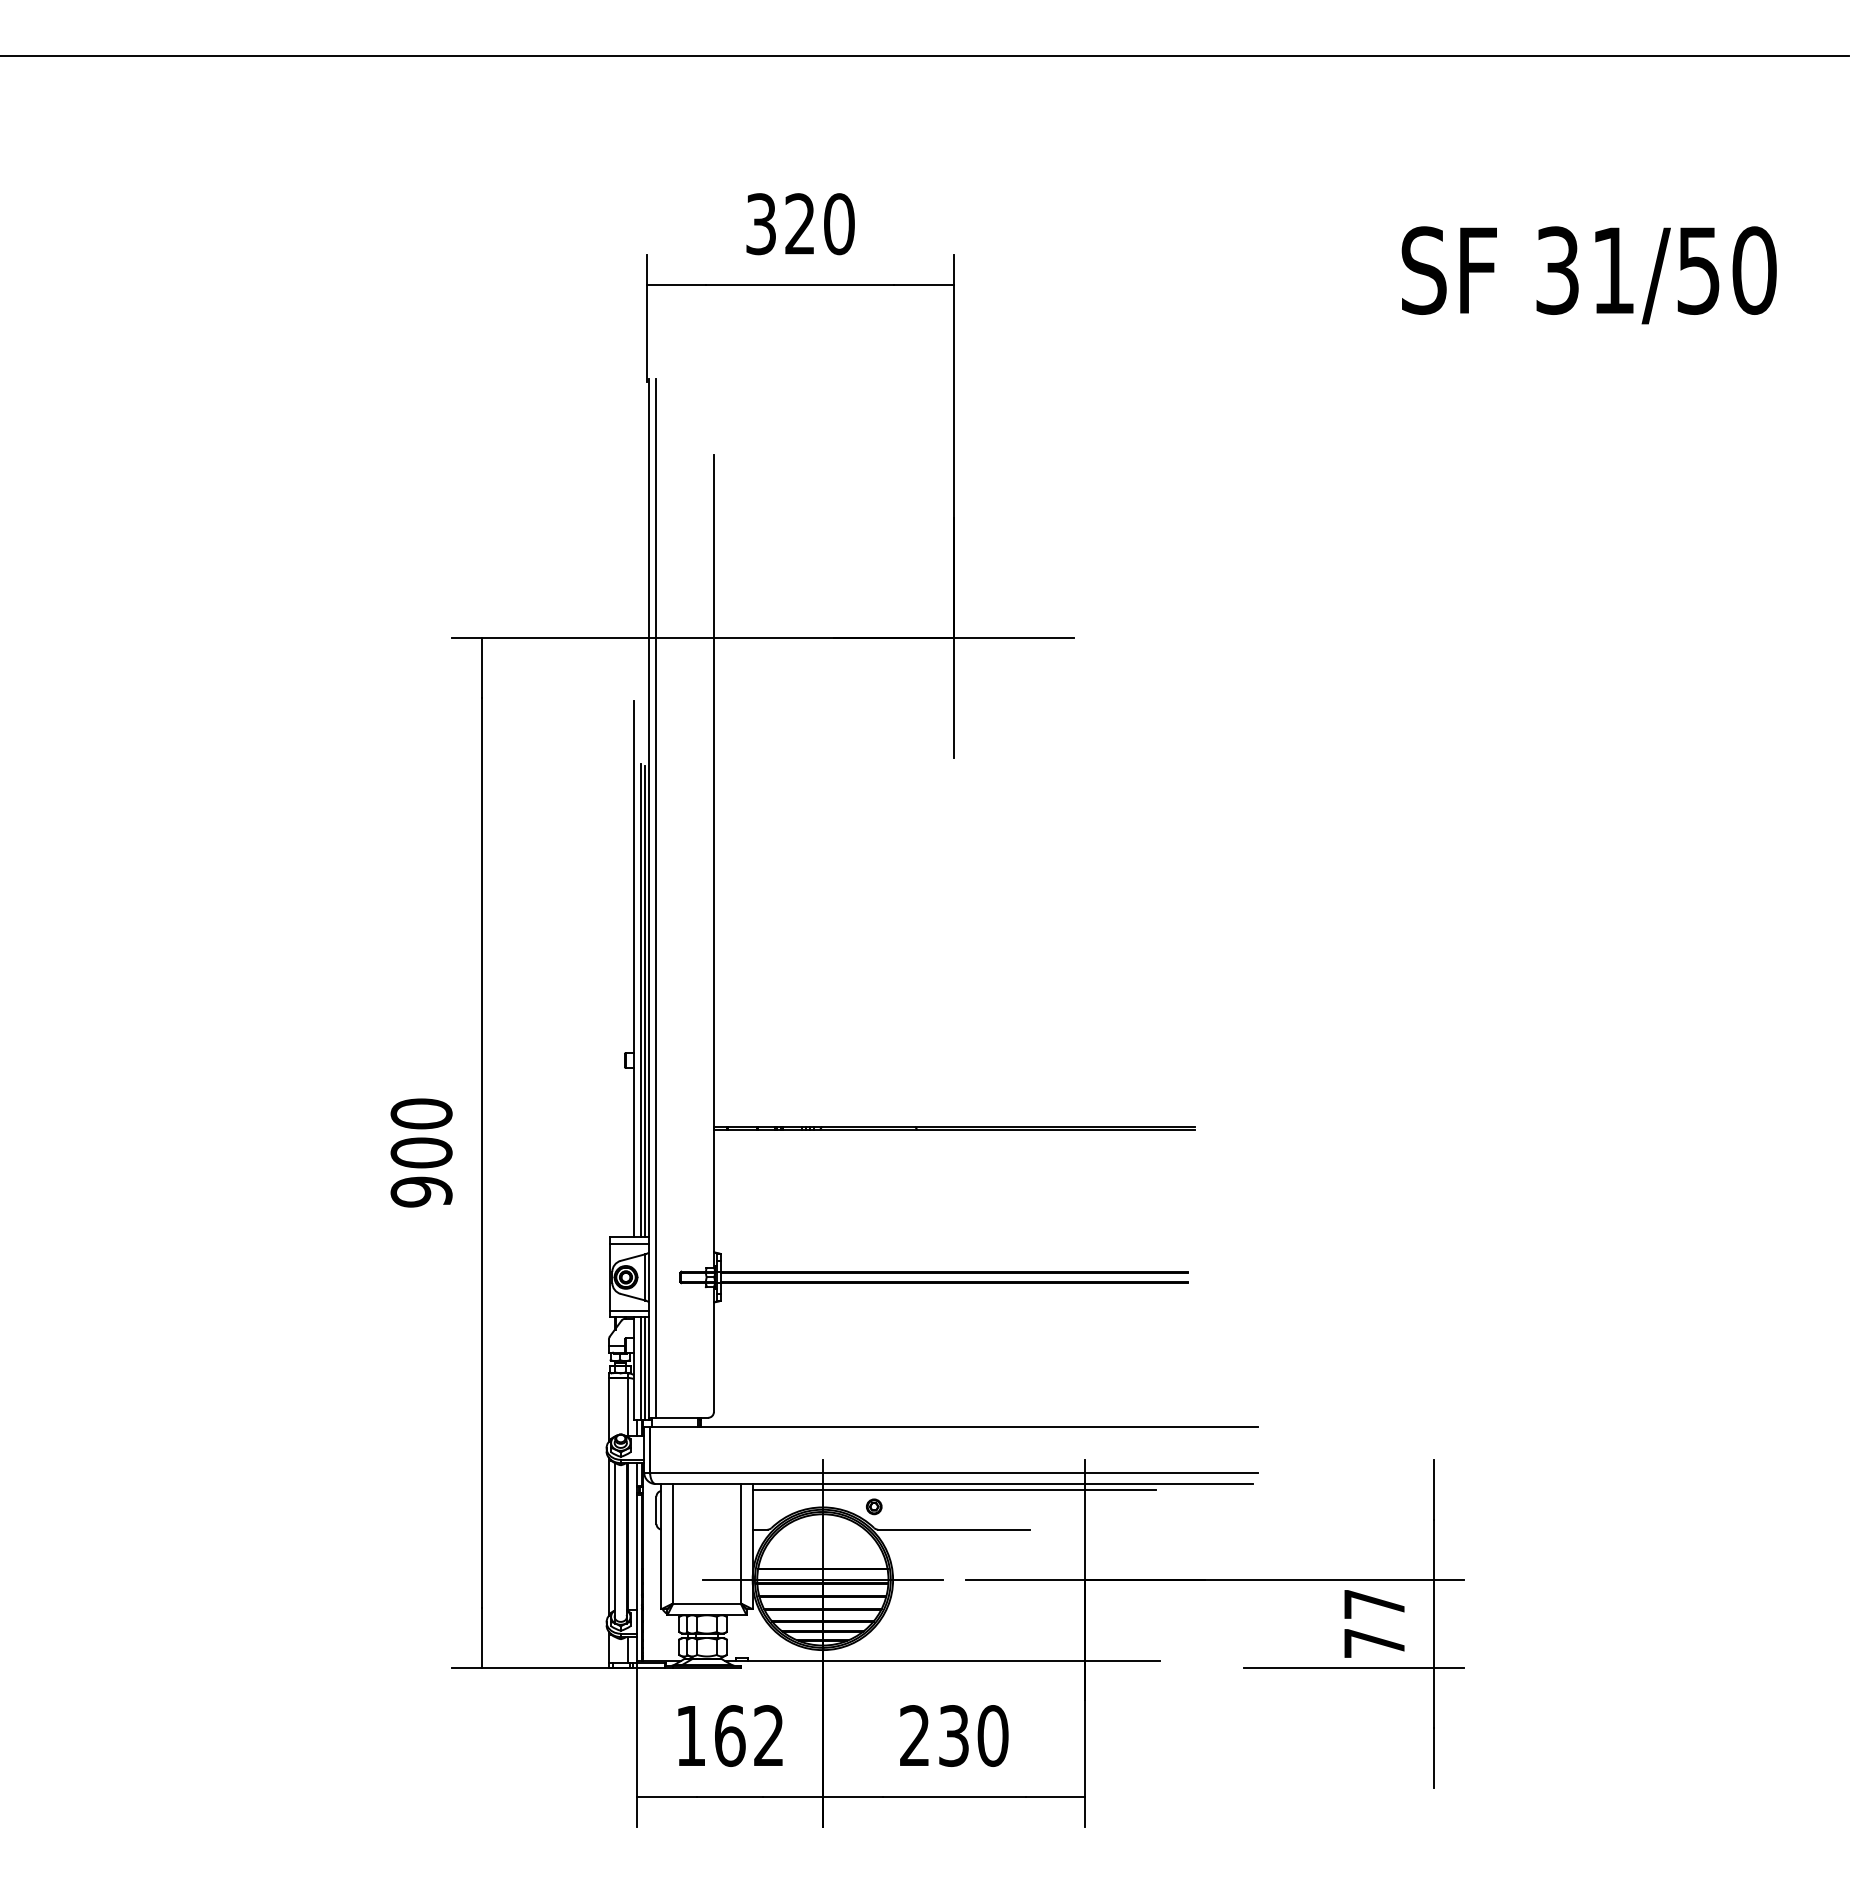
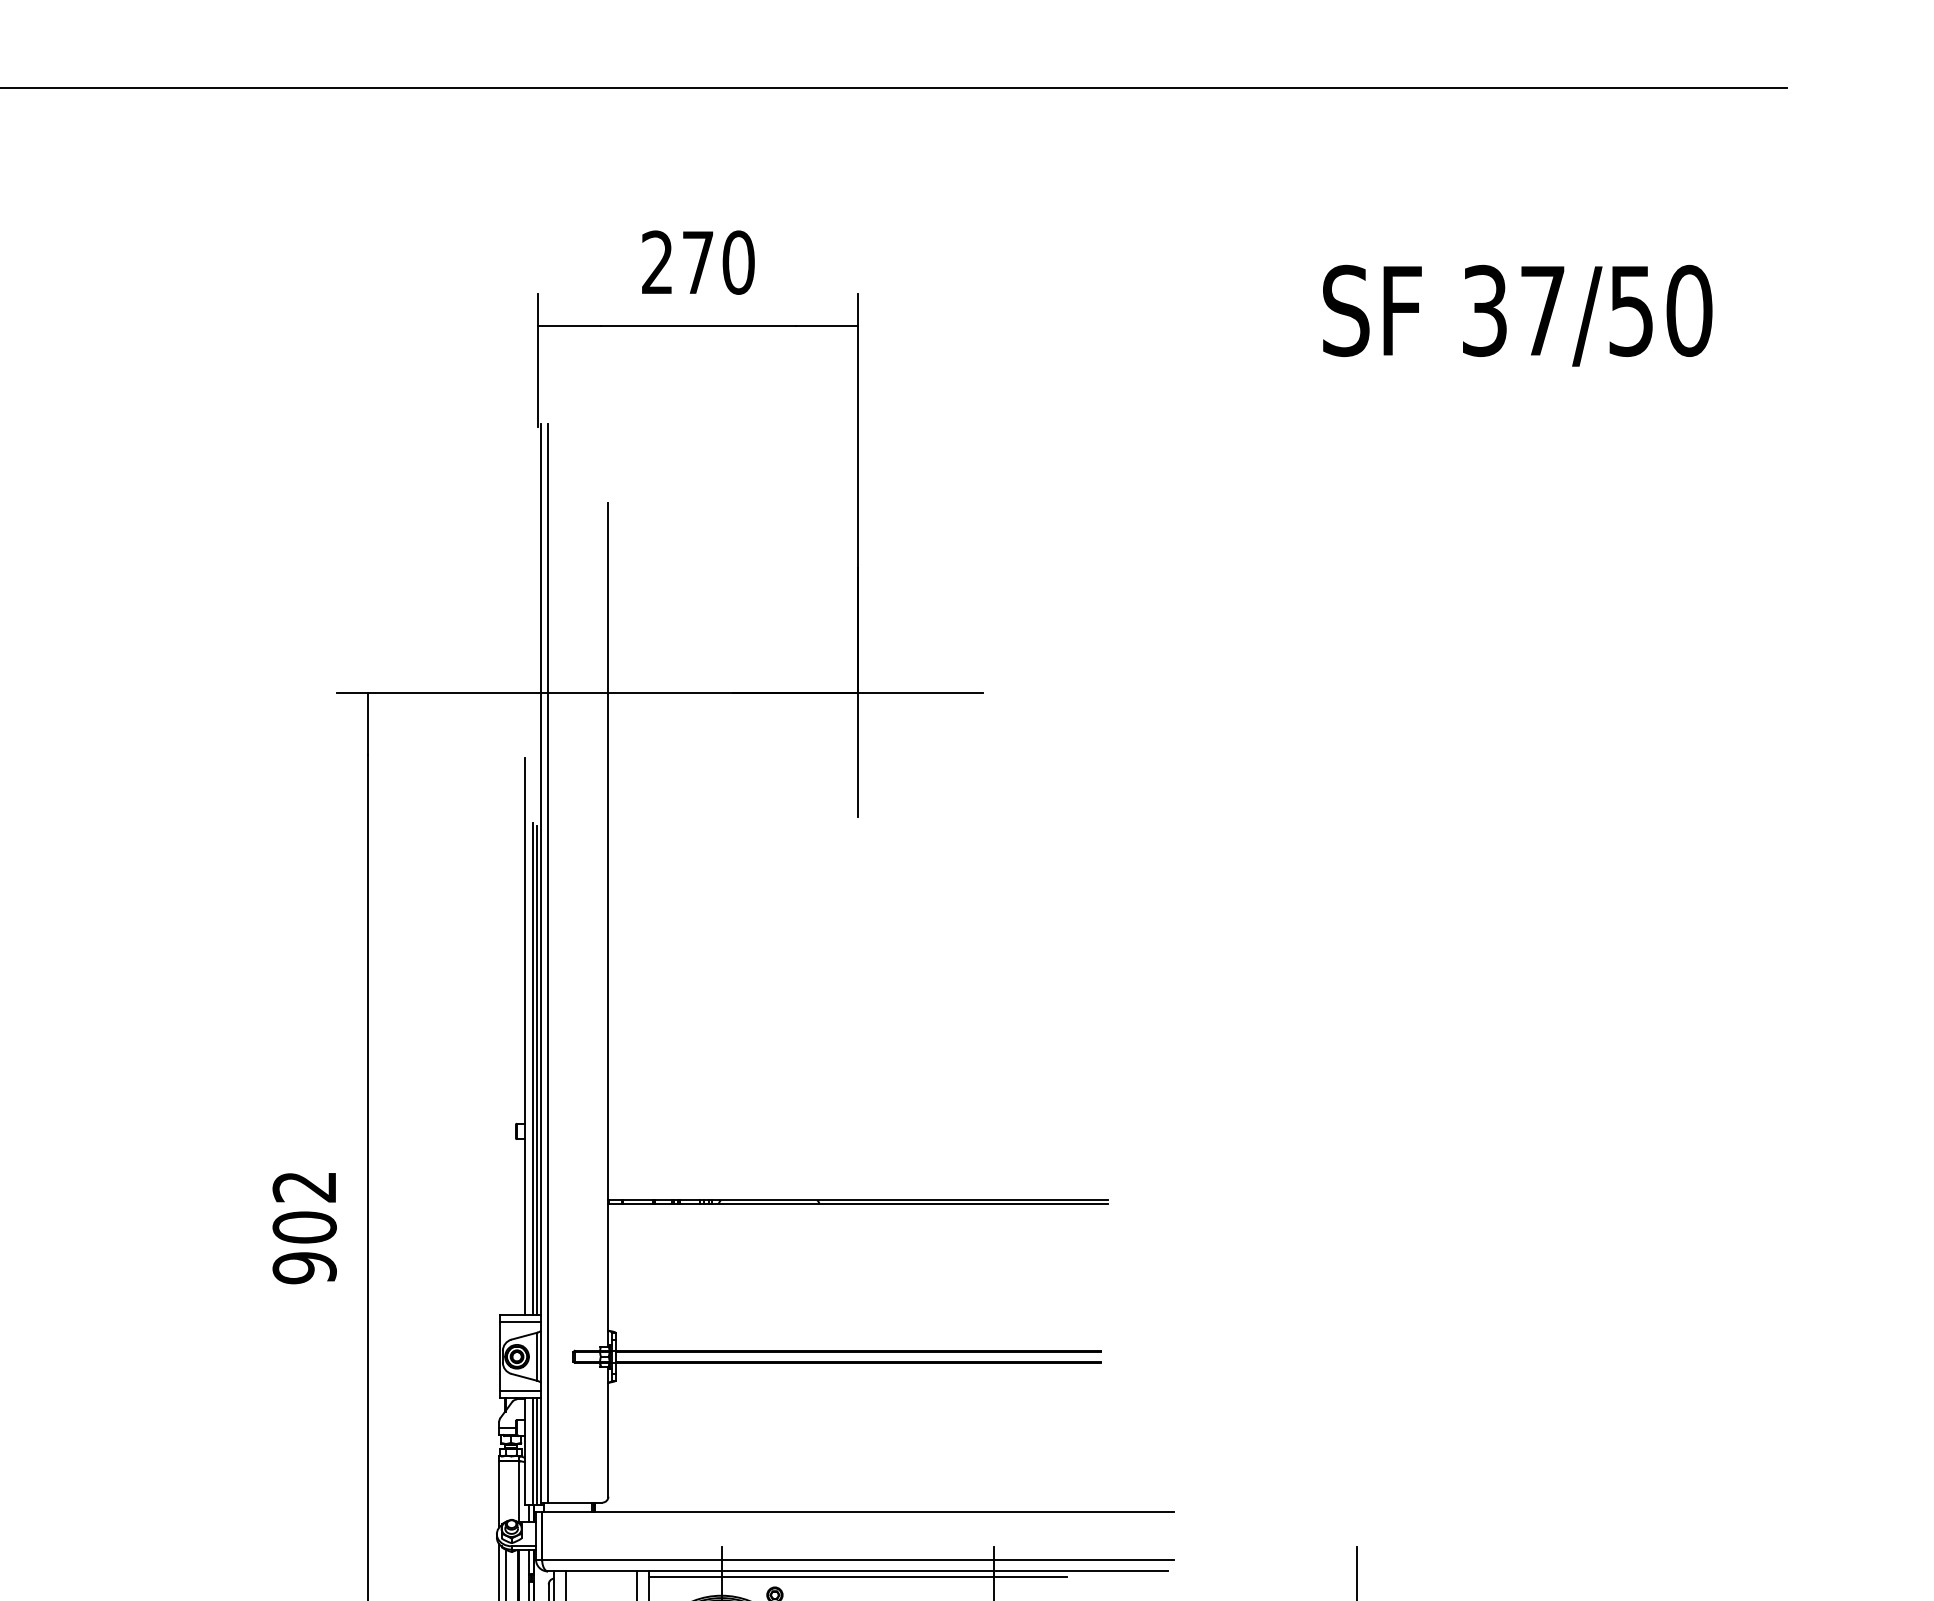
text: (780, 224) -> (677, 263), 320 -> 270
text: (1613, 270) -> (1542, 310), 31/50 -> 37/50
text: (421, 1113) -> (304, 1186), 900 -> 902

